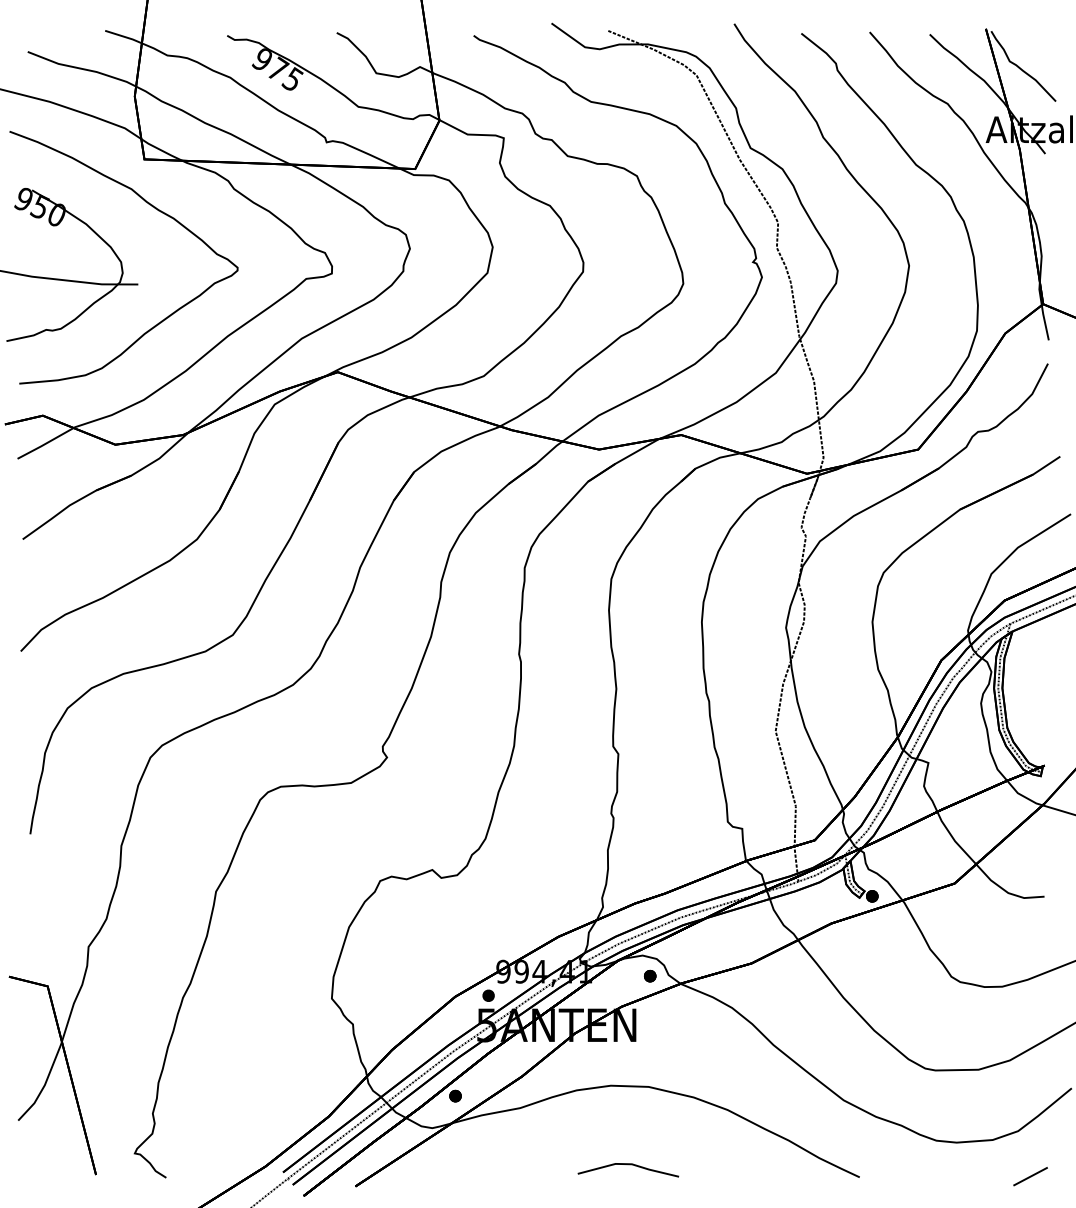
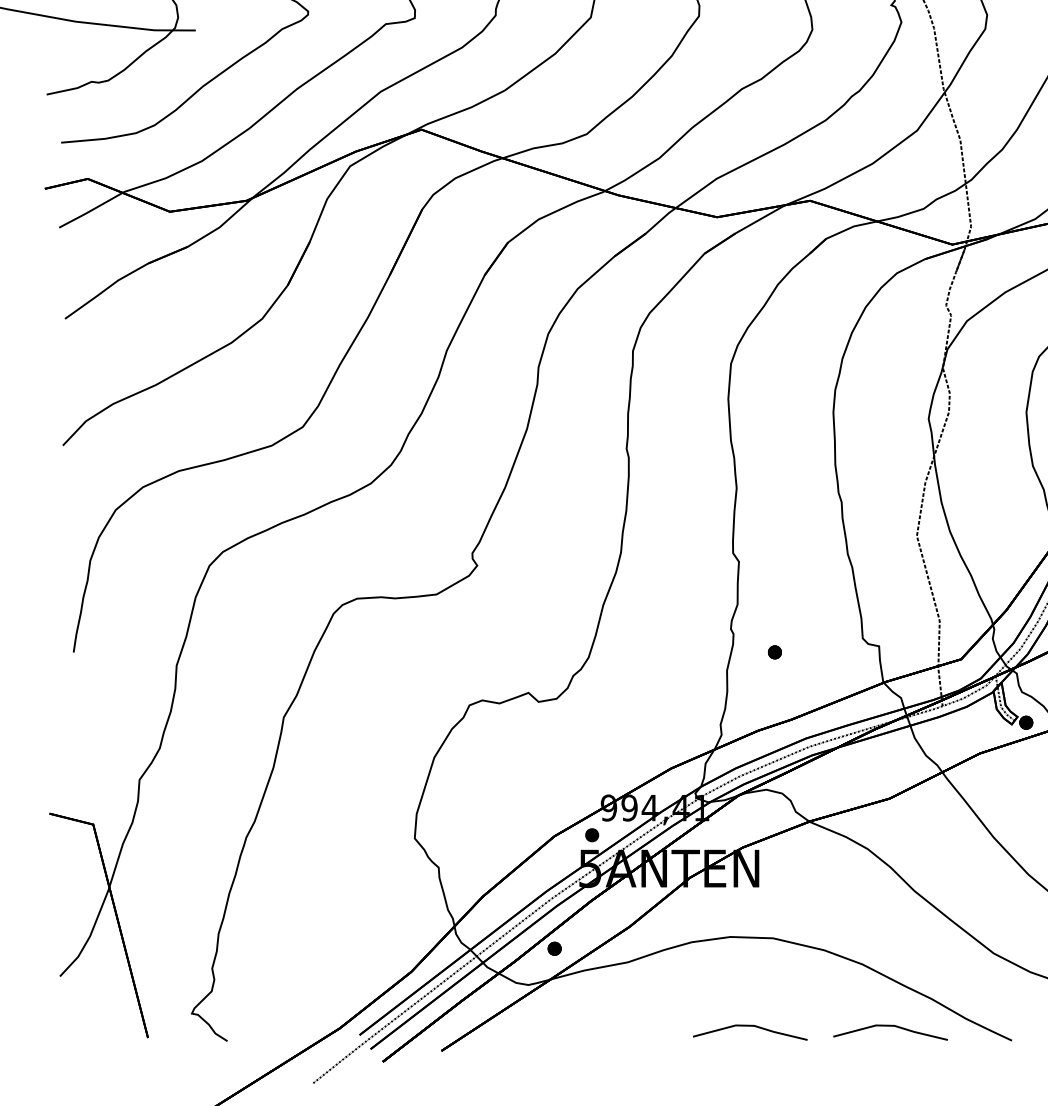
part: (650, 975) -> (775, 651), moved
line: (752, 1165) -> (890, 1027), added

